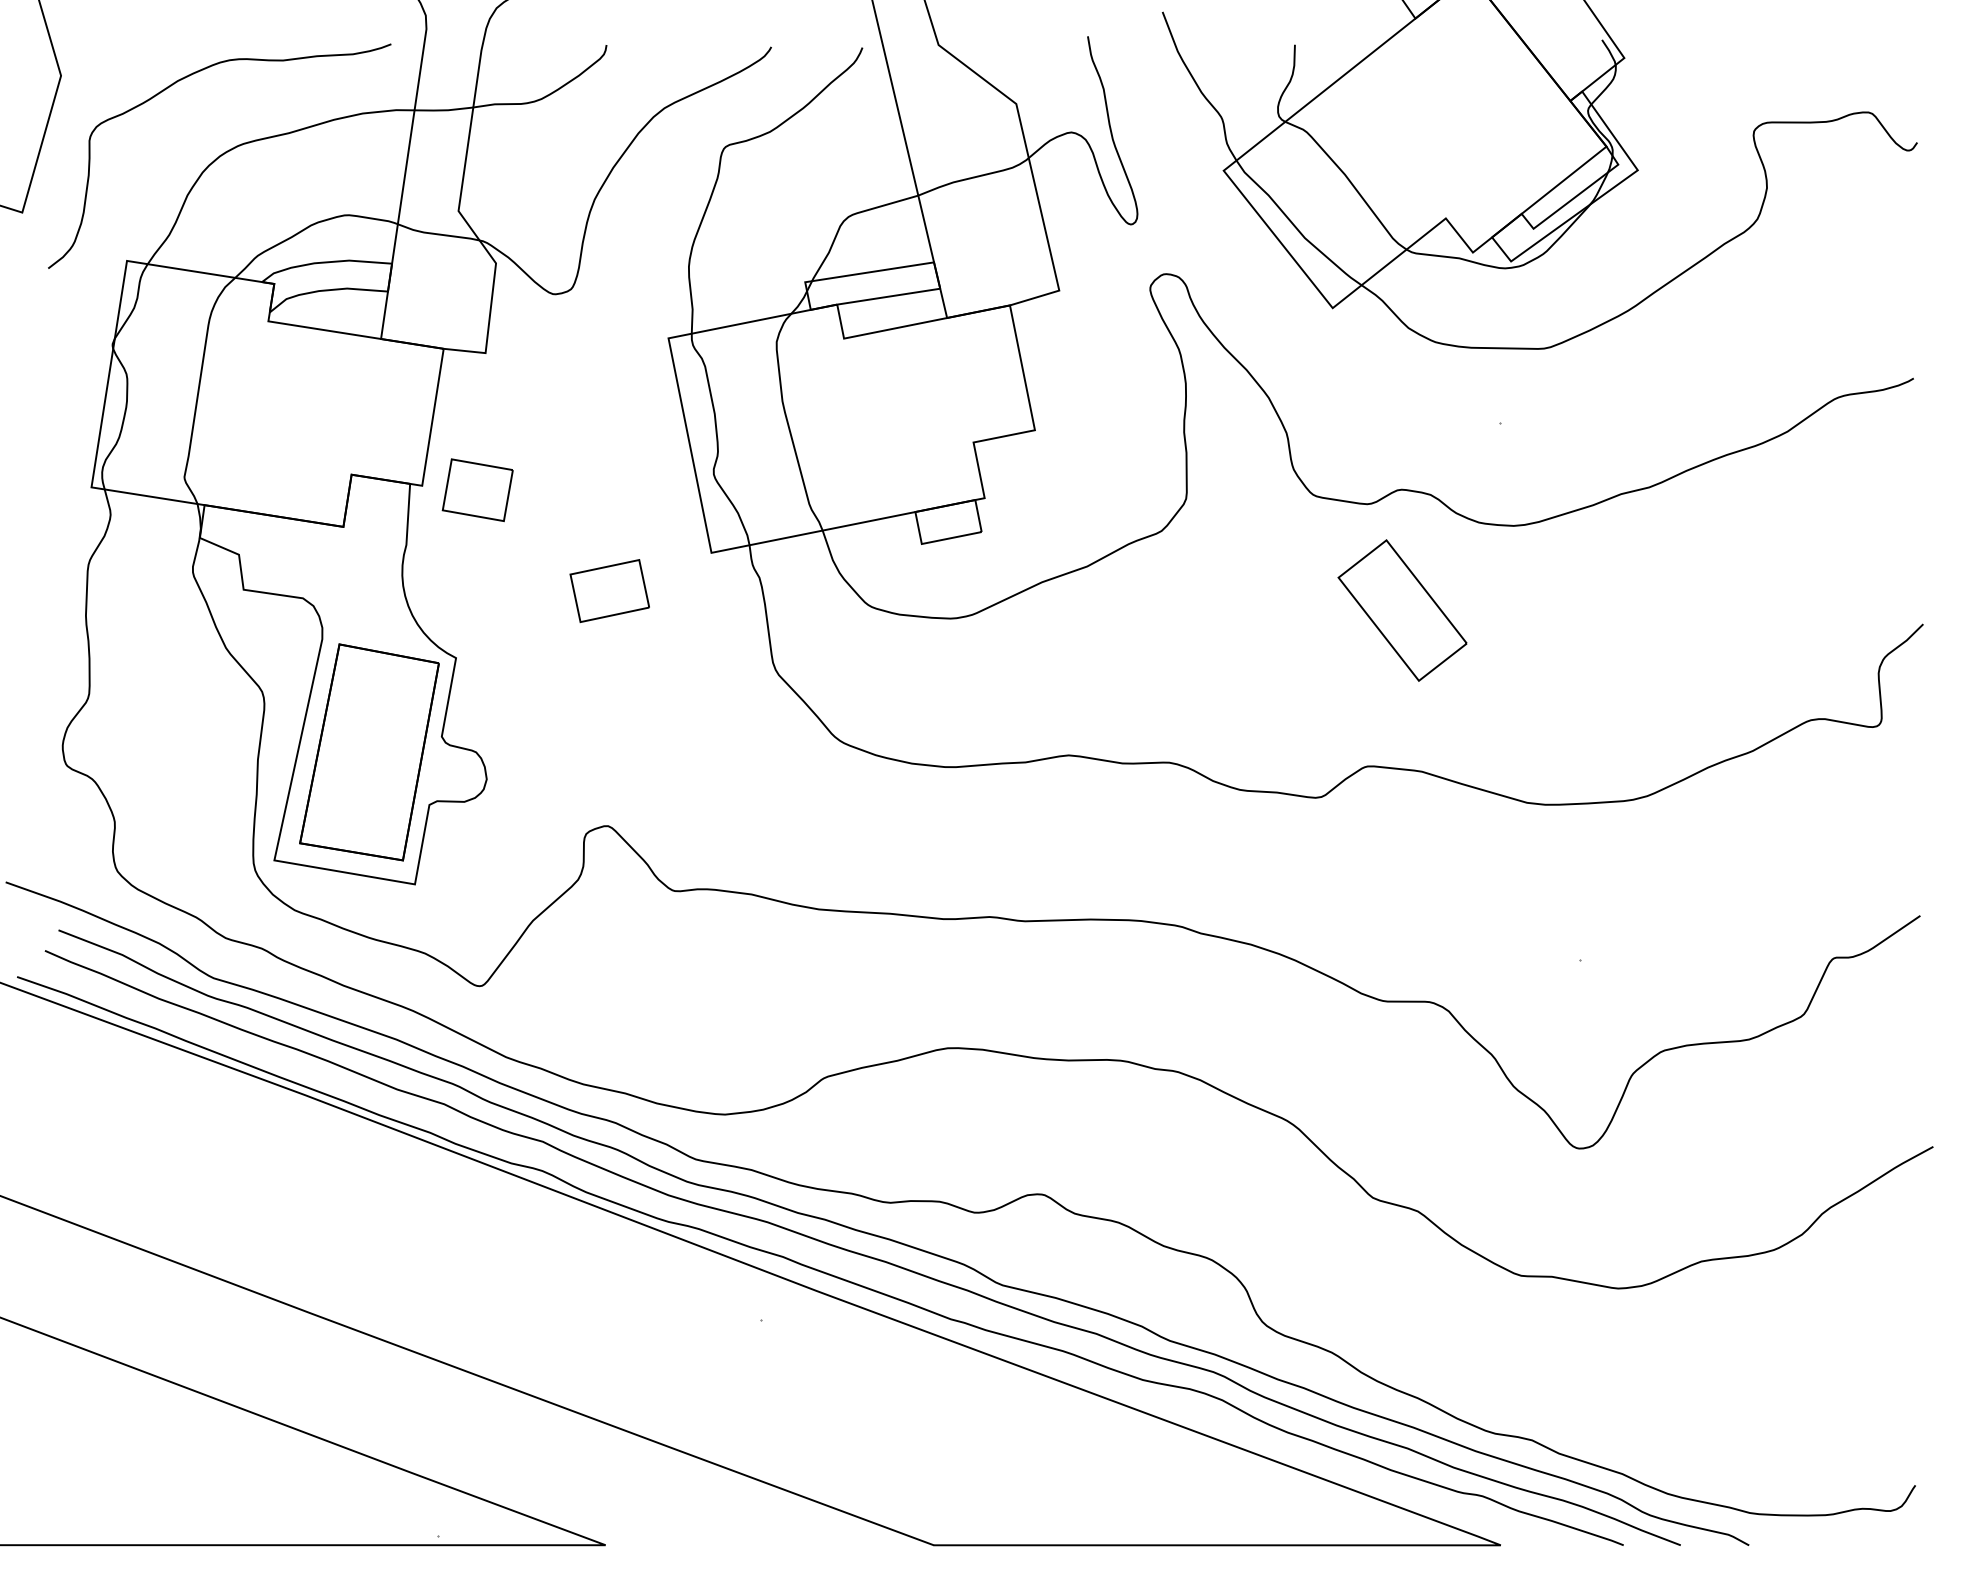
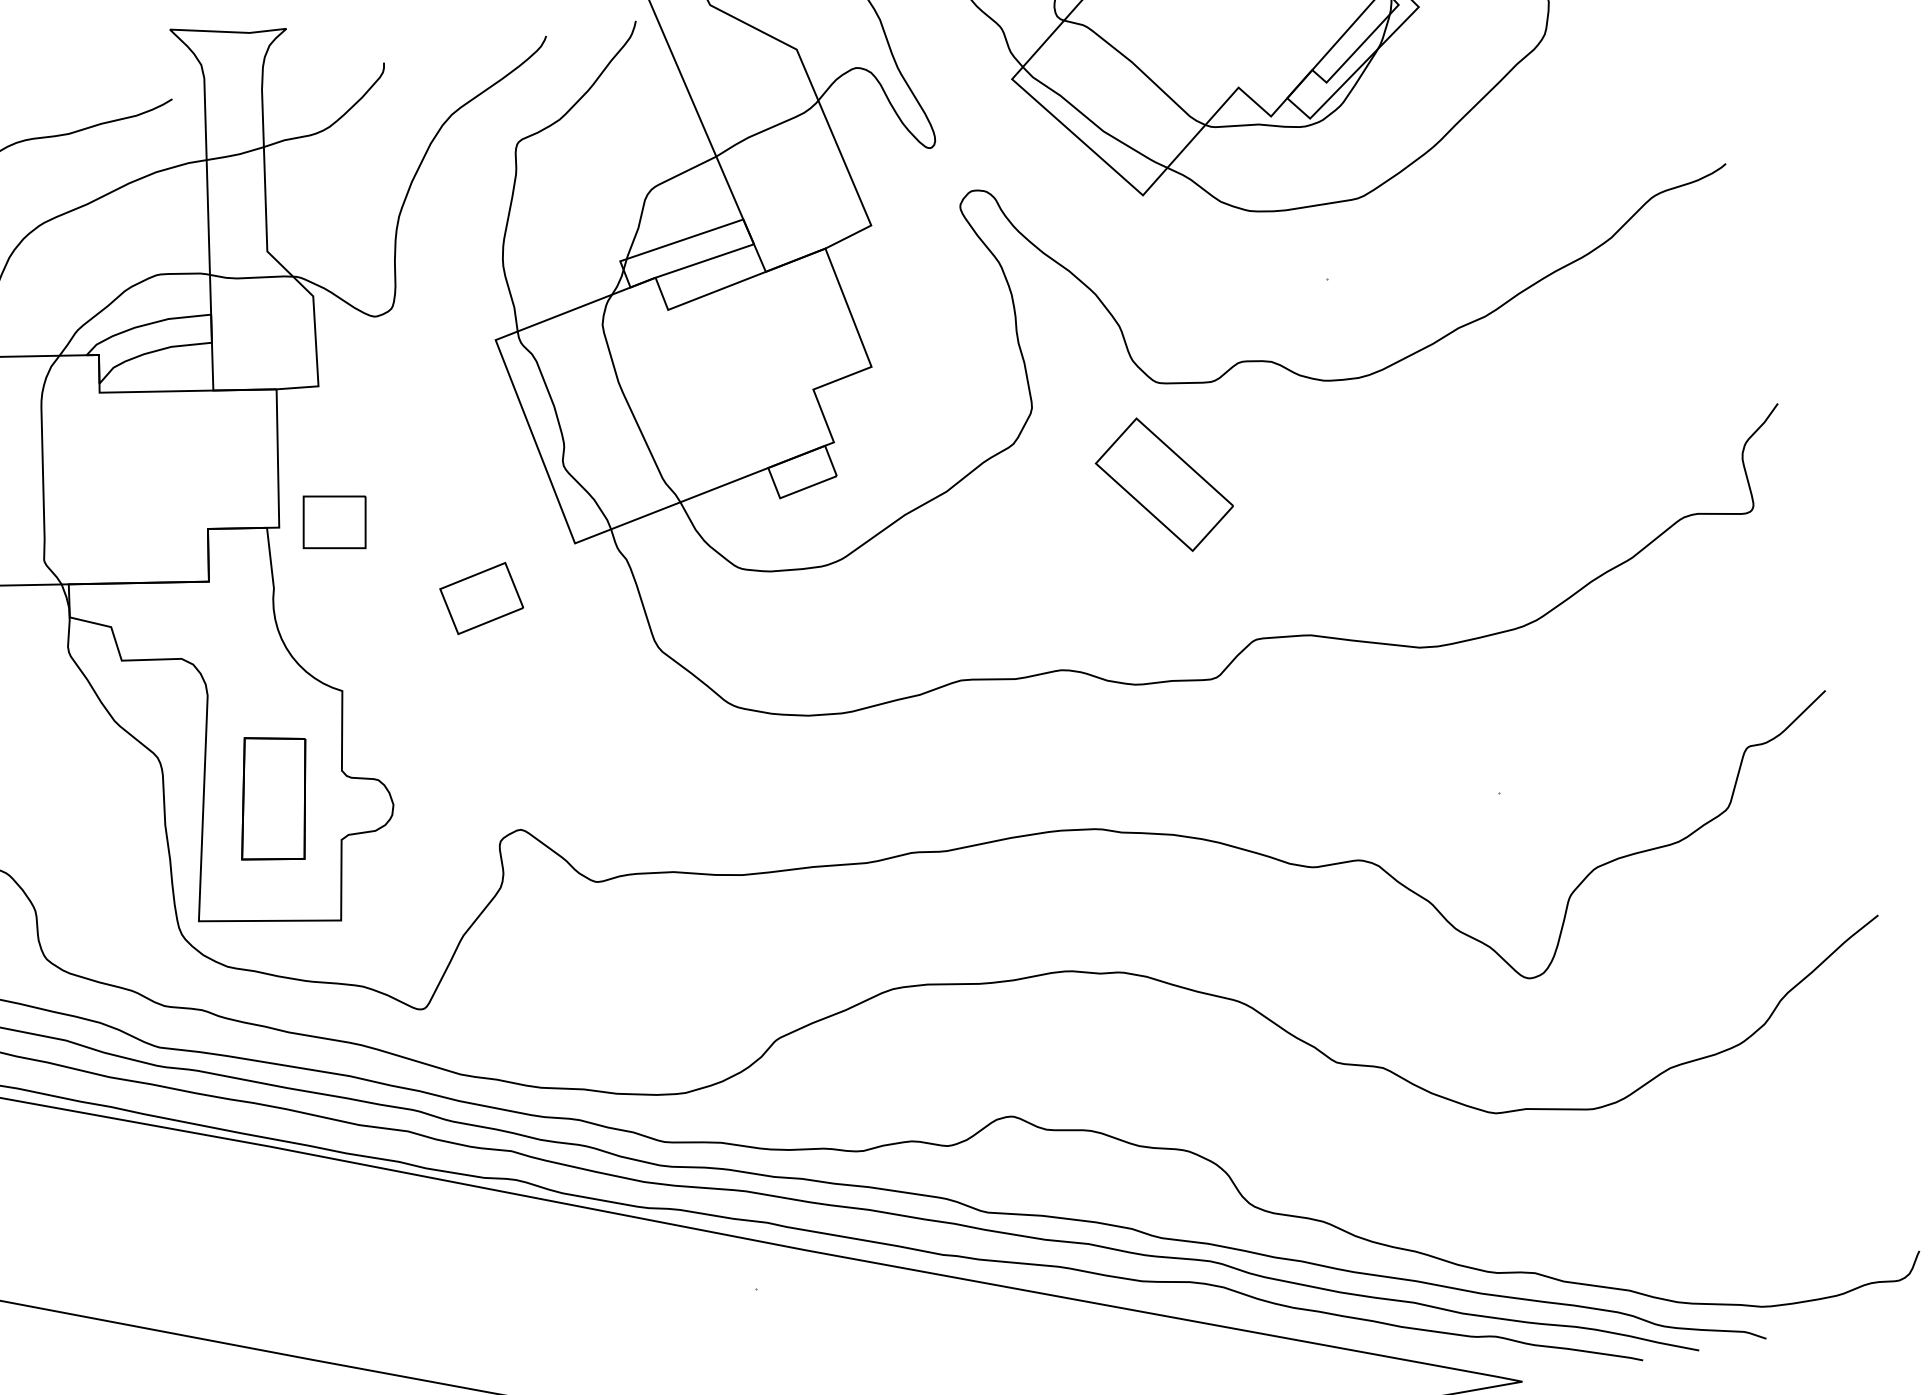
part: (1402, 610) -> (1164, 484), moved
part: (369, 752) -> (273, 798), size x0.6

